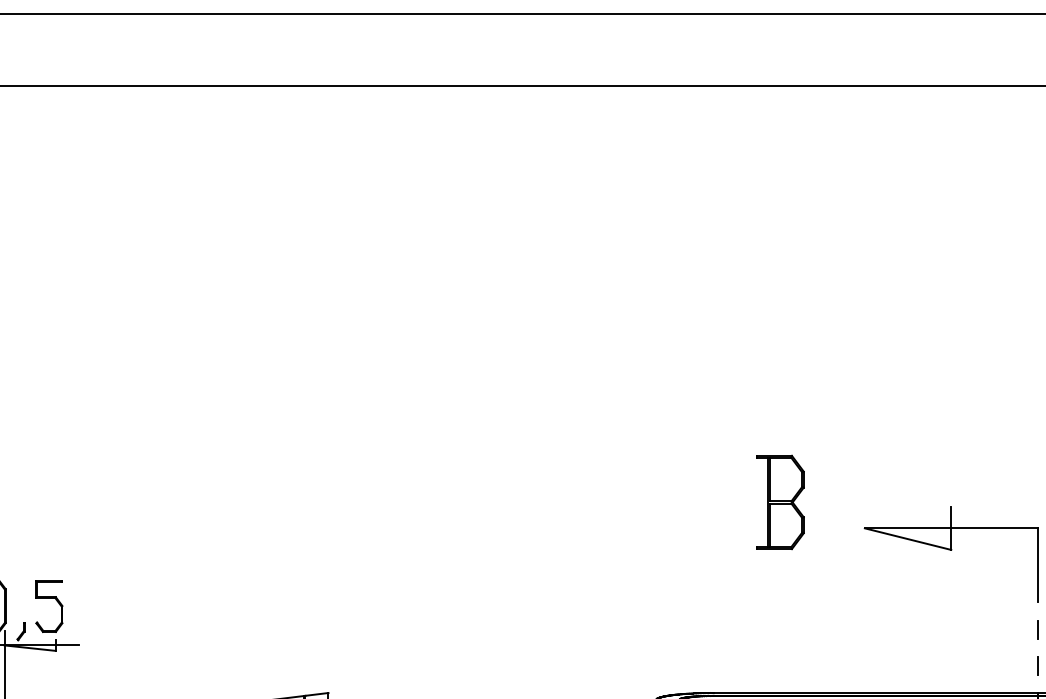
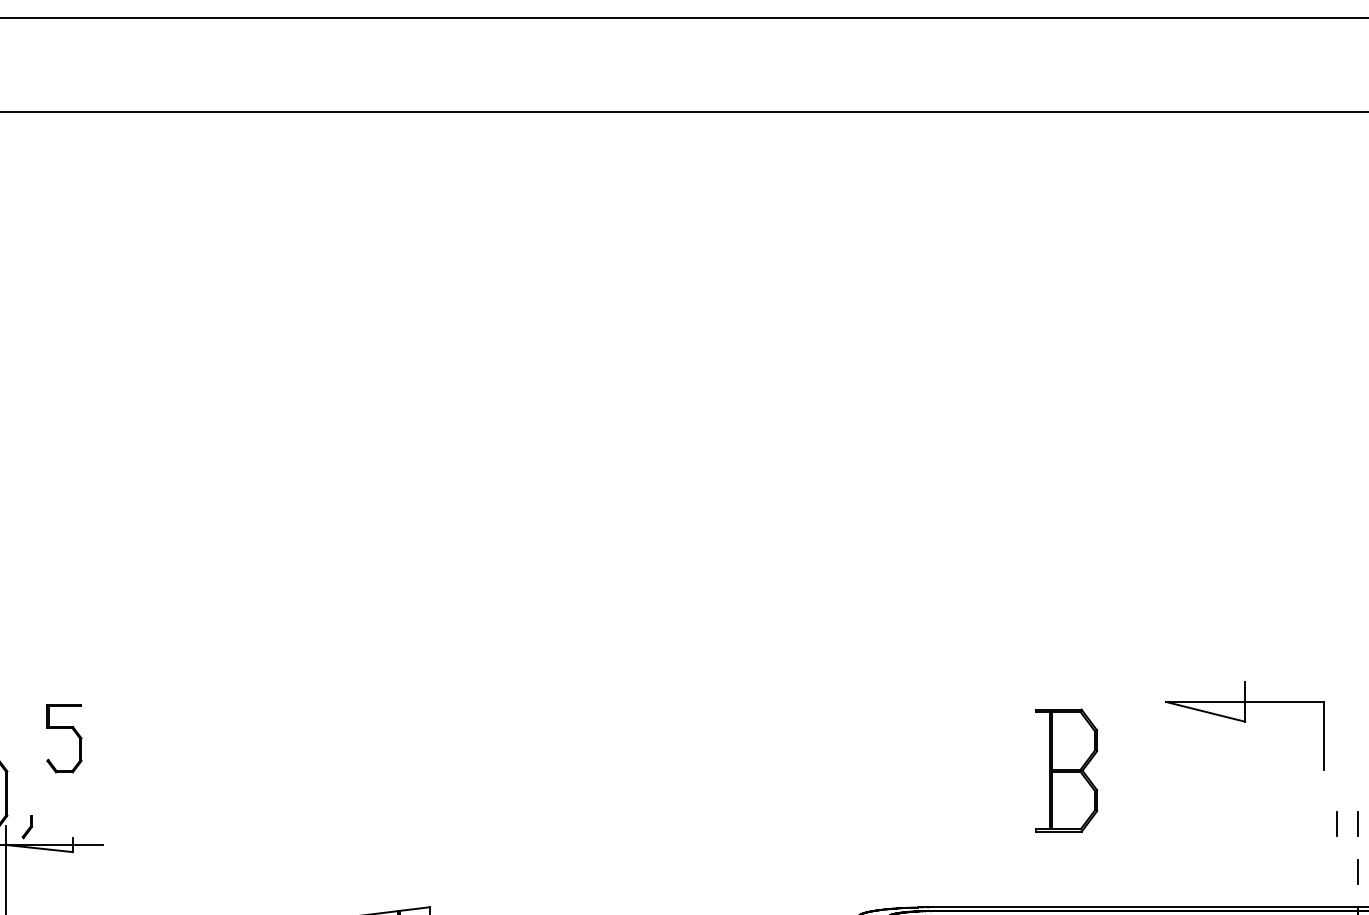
part: (780, 502) -> (1066, 770), moved
part: (950, 554) -> (1244, 725), size x0.7
part: (49, 598) -> (64, 728), moved
line: (1020, 629) -> (1336, 823), added

